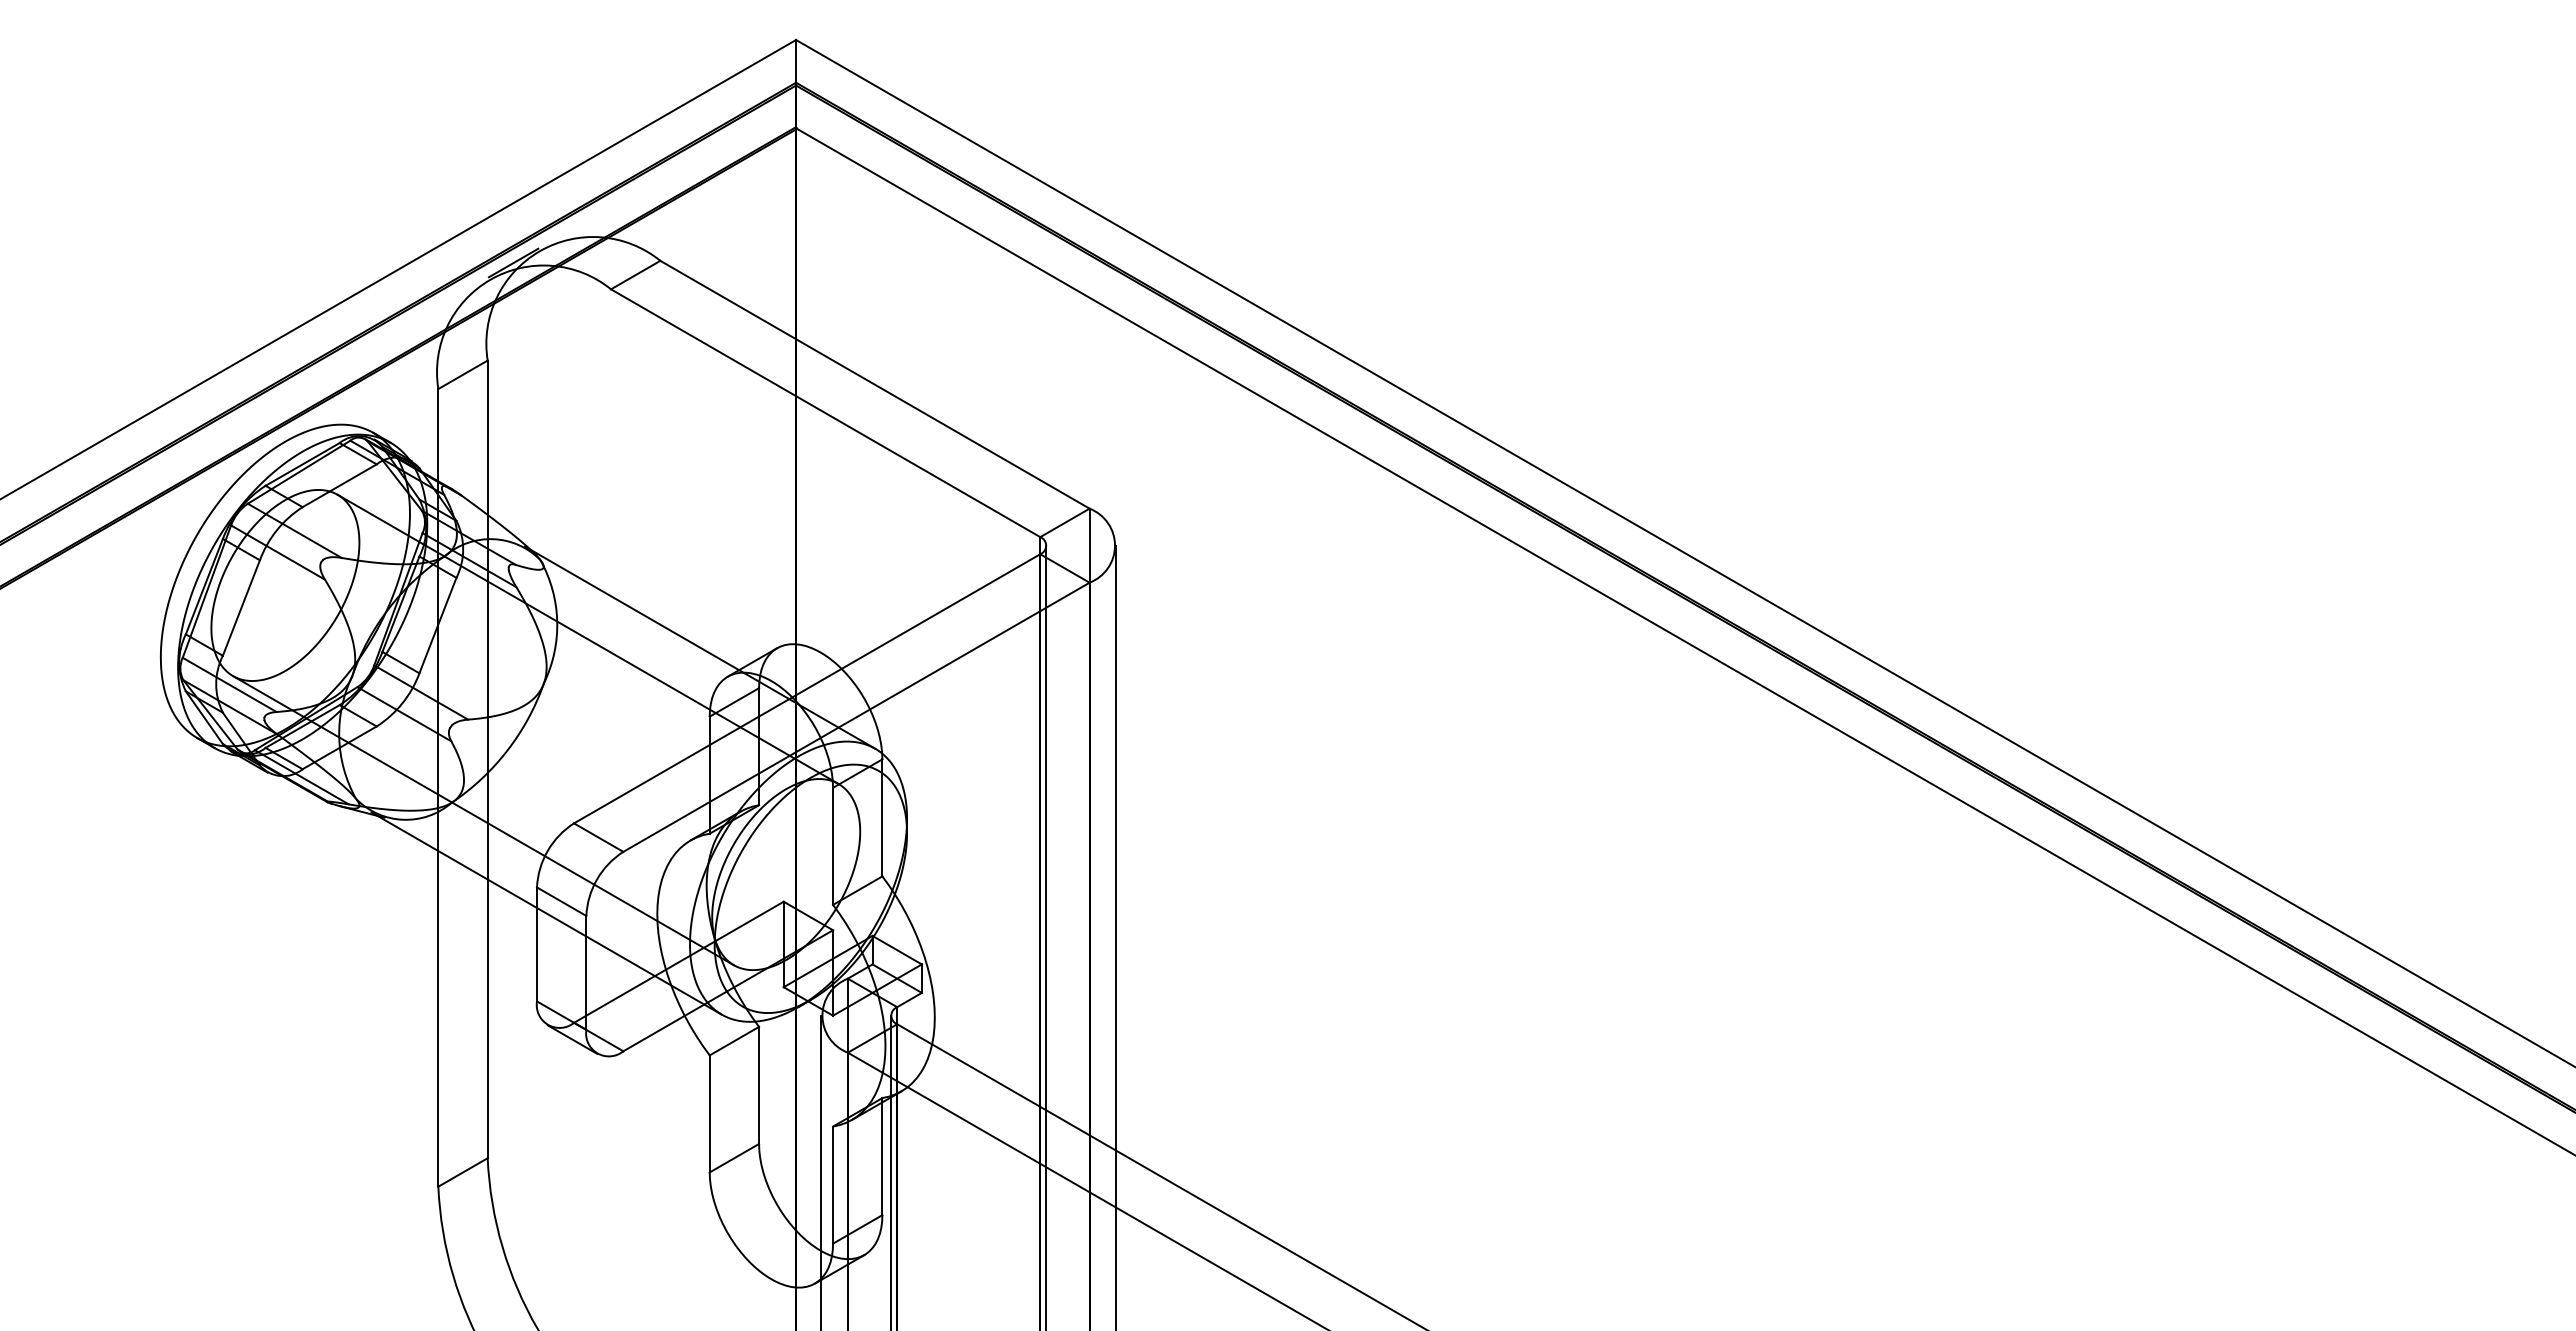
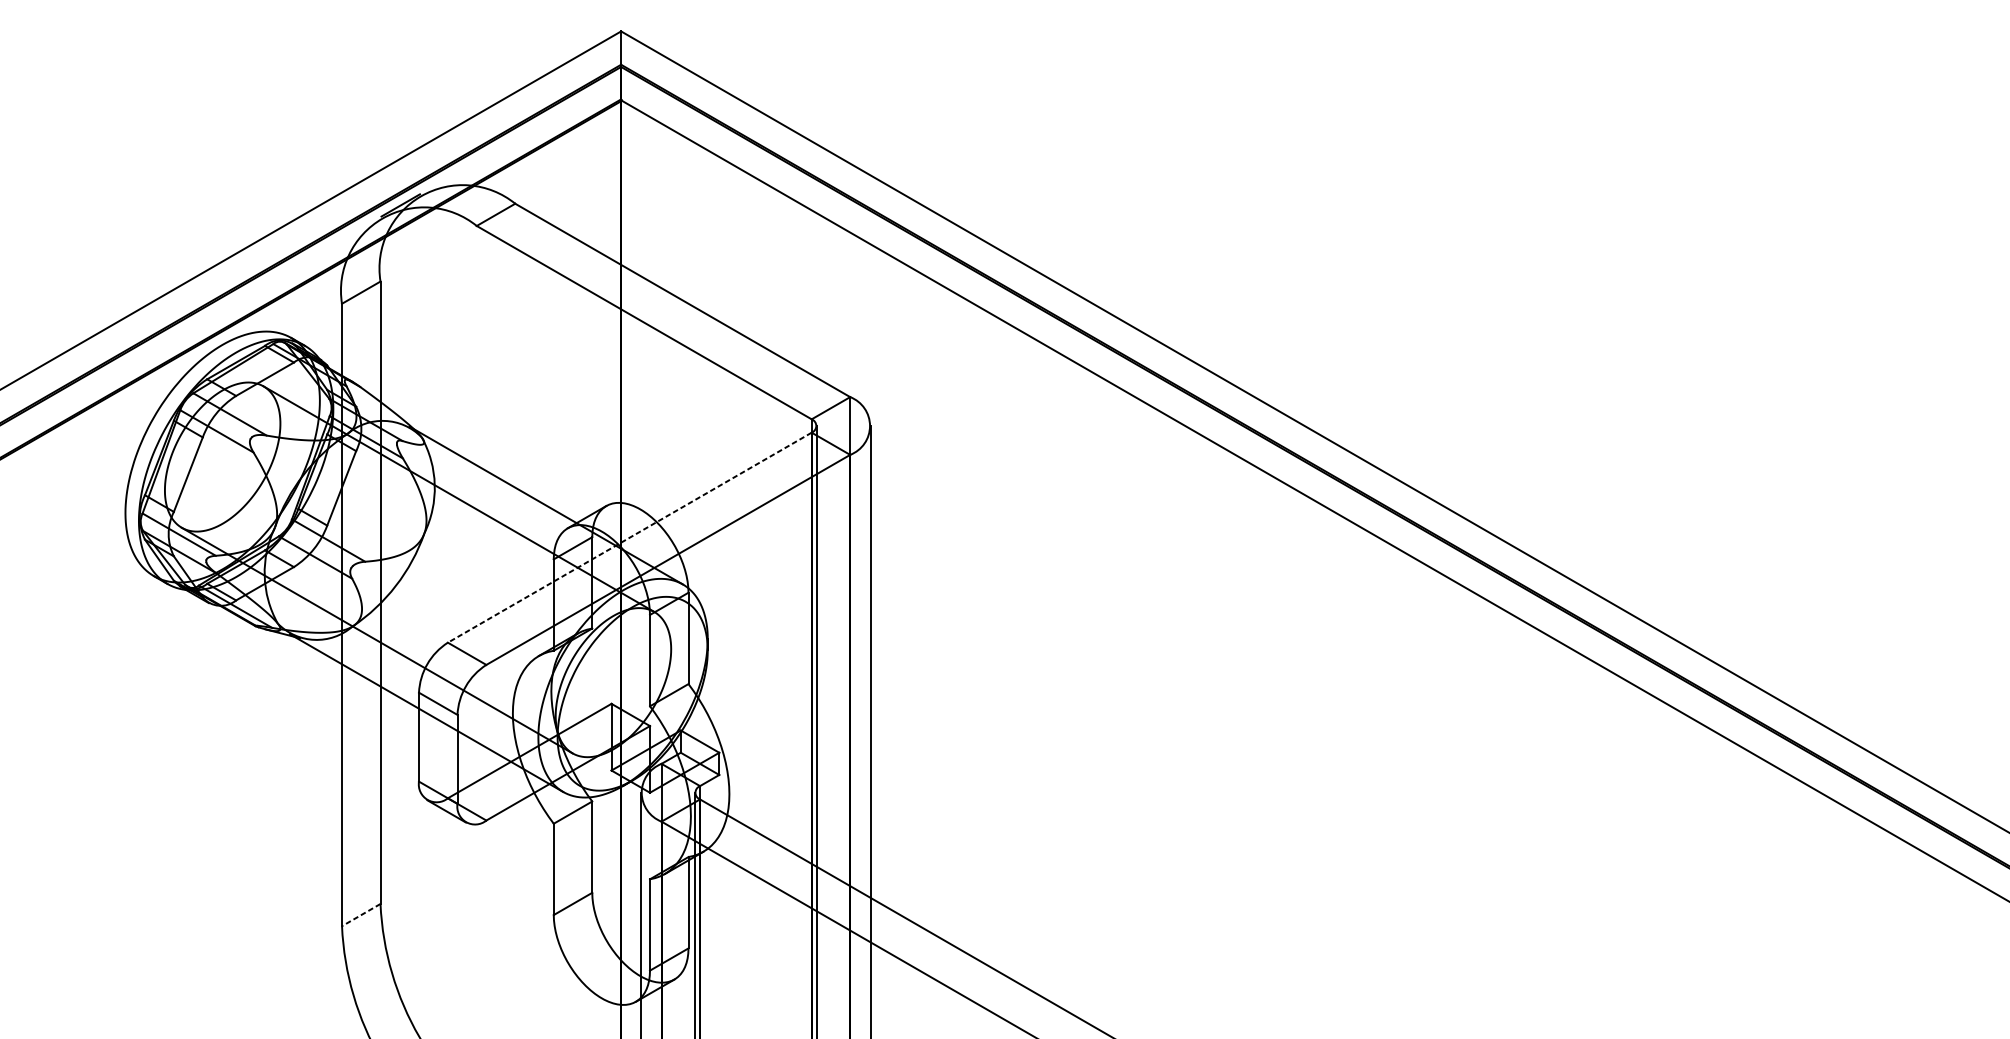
line: (806, 689) -> (629, 538), solid -> dashed
line: (462, 1172) -> (360, 915), solid -> dashed

